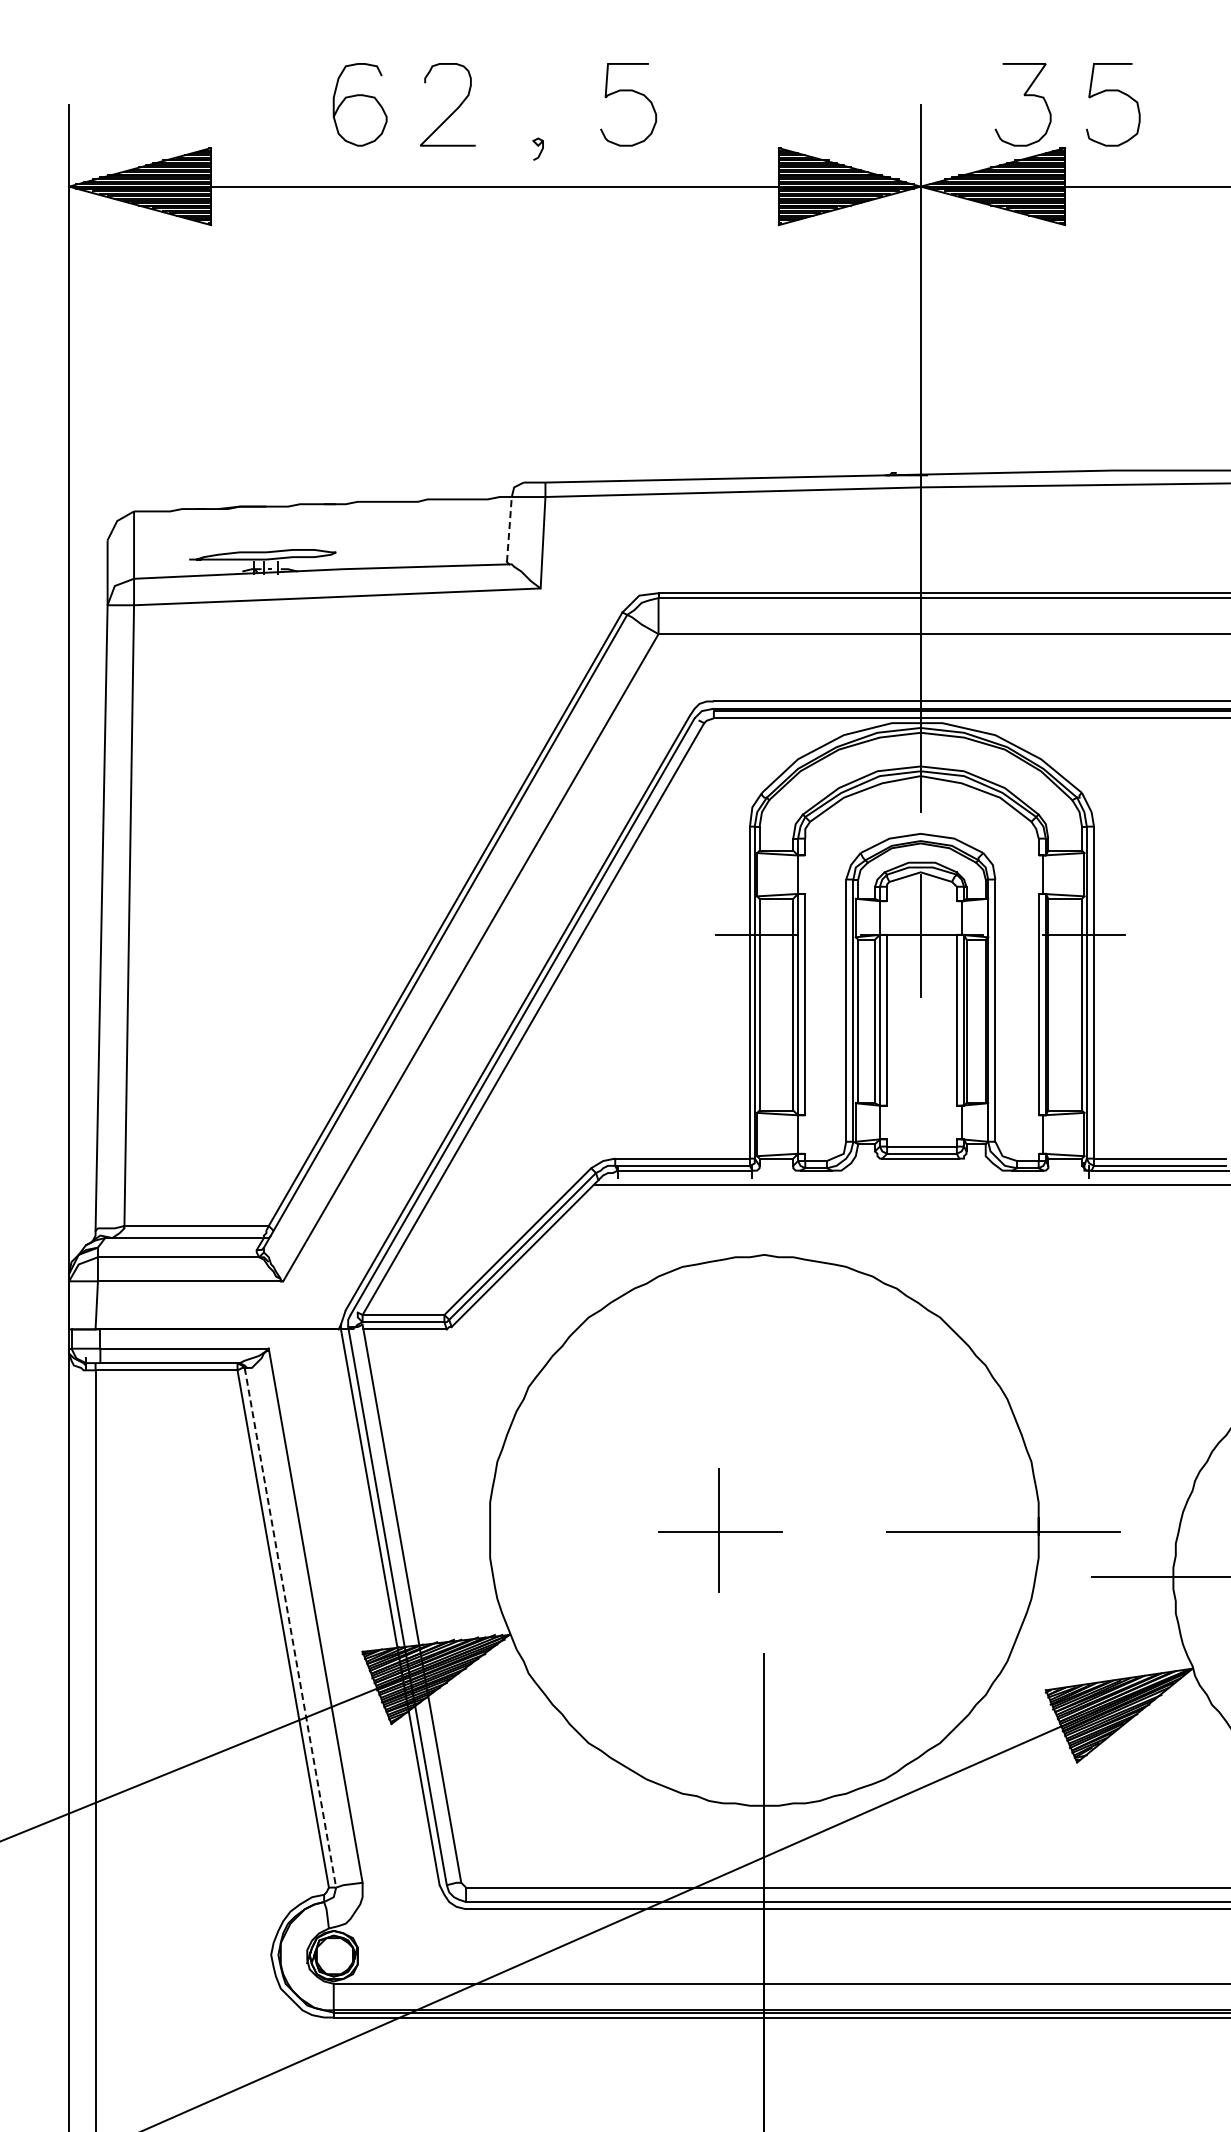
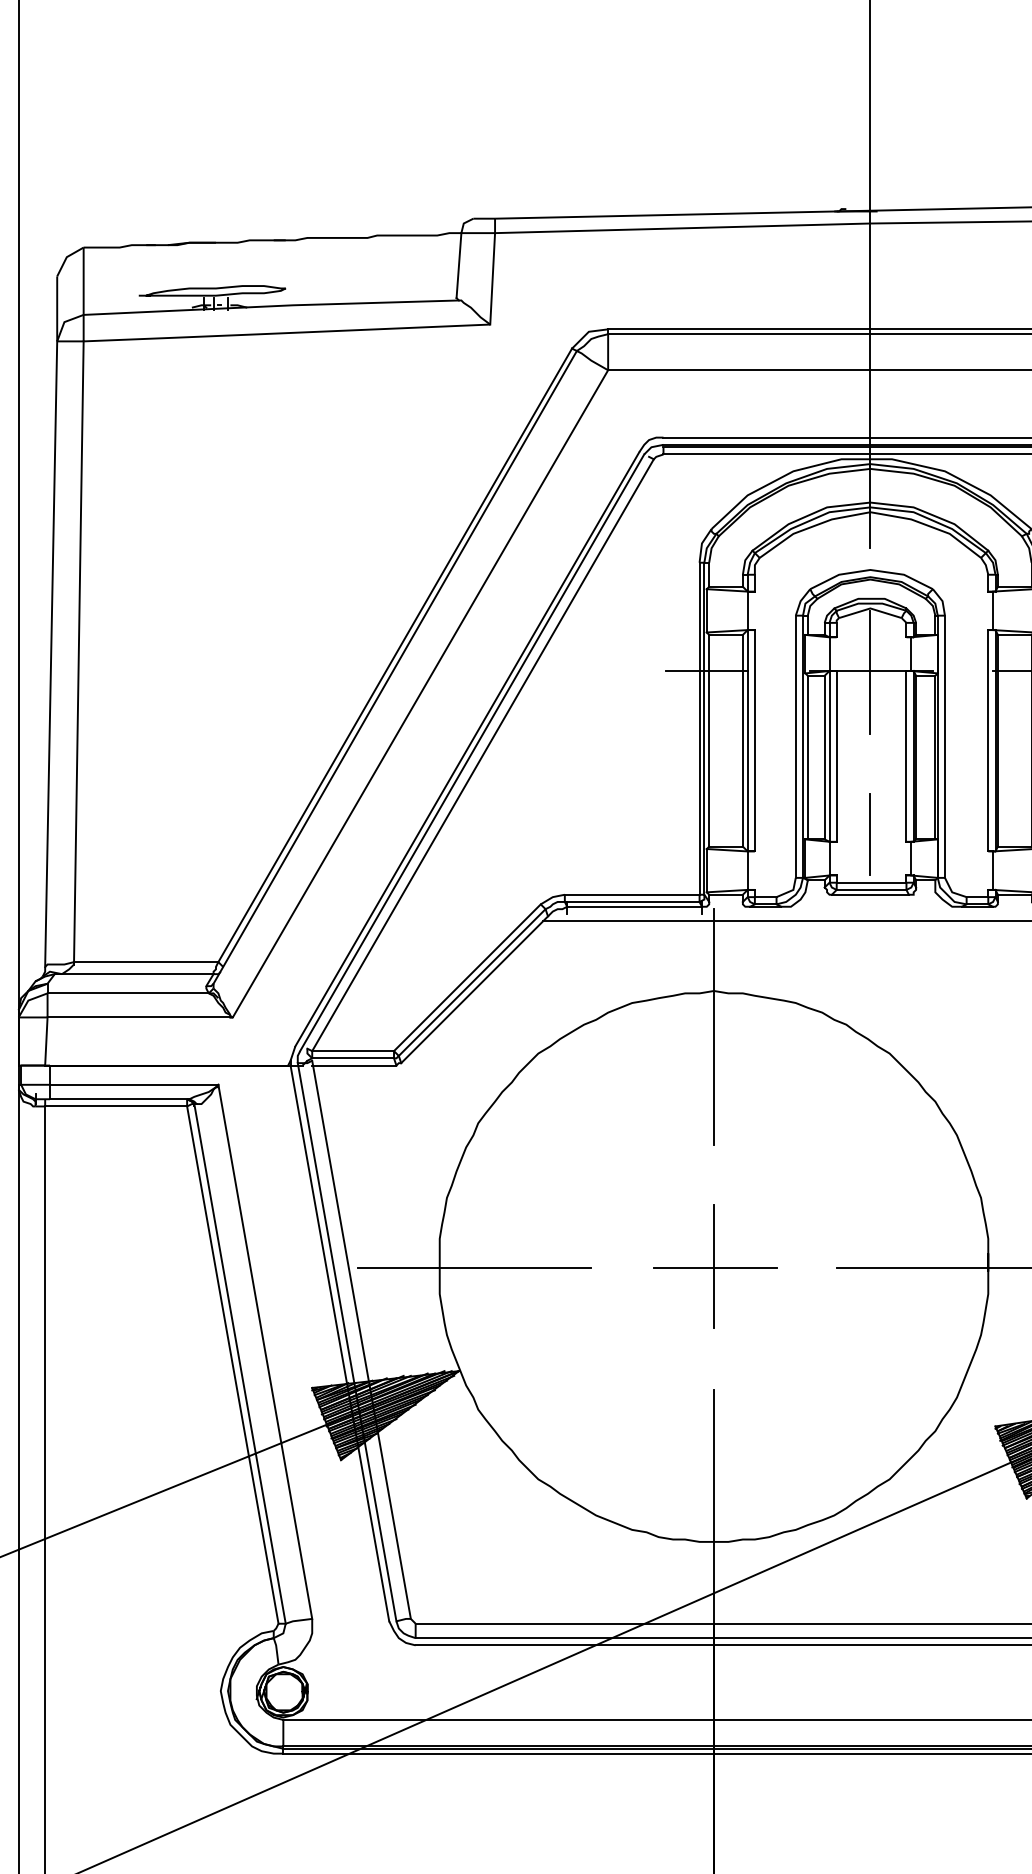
line: (509, 529) -> (459, 265), dashed -> solid
line: (920, 1098) -> (870, 834), added
line: (764, 1290) -> (714, 1026), added
part: (720, 1530) -> (715, 1266), moved
line: (524, 1531) -> (474, 1267), added
line: (290, 1627) -> (240, 1363), dashed -> solid

